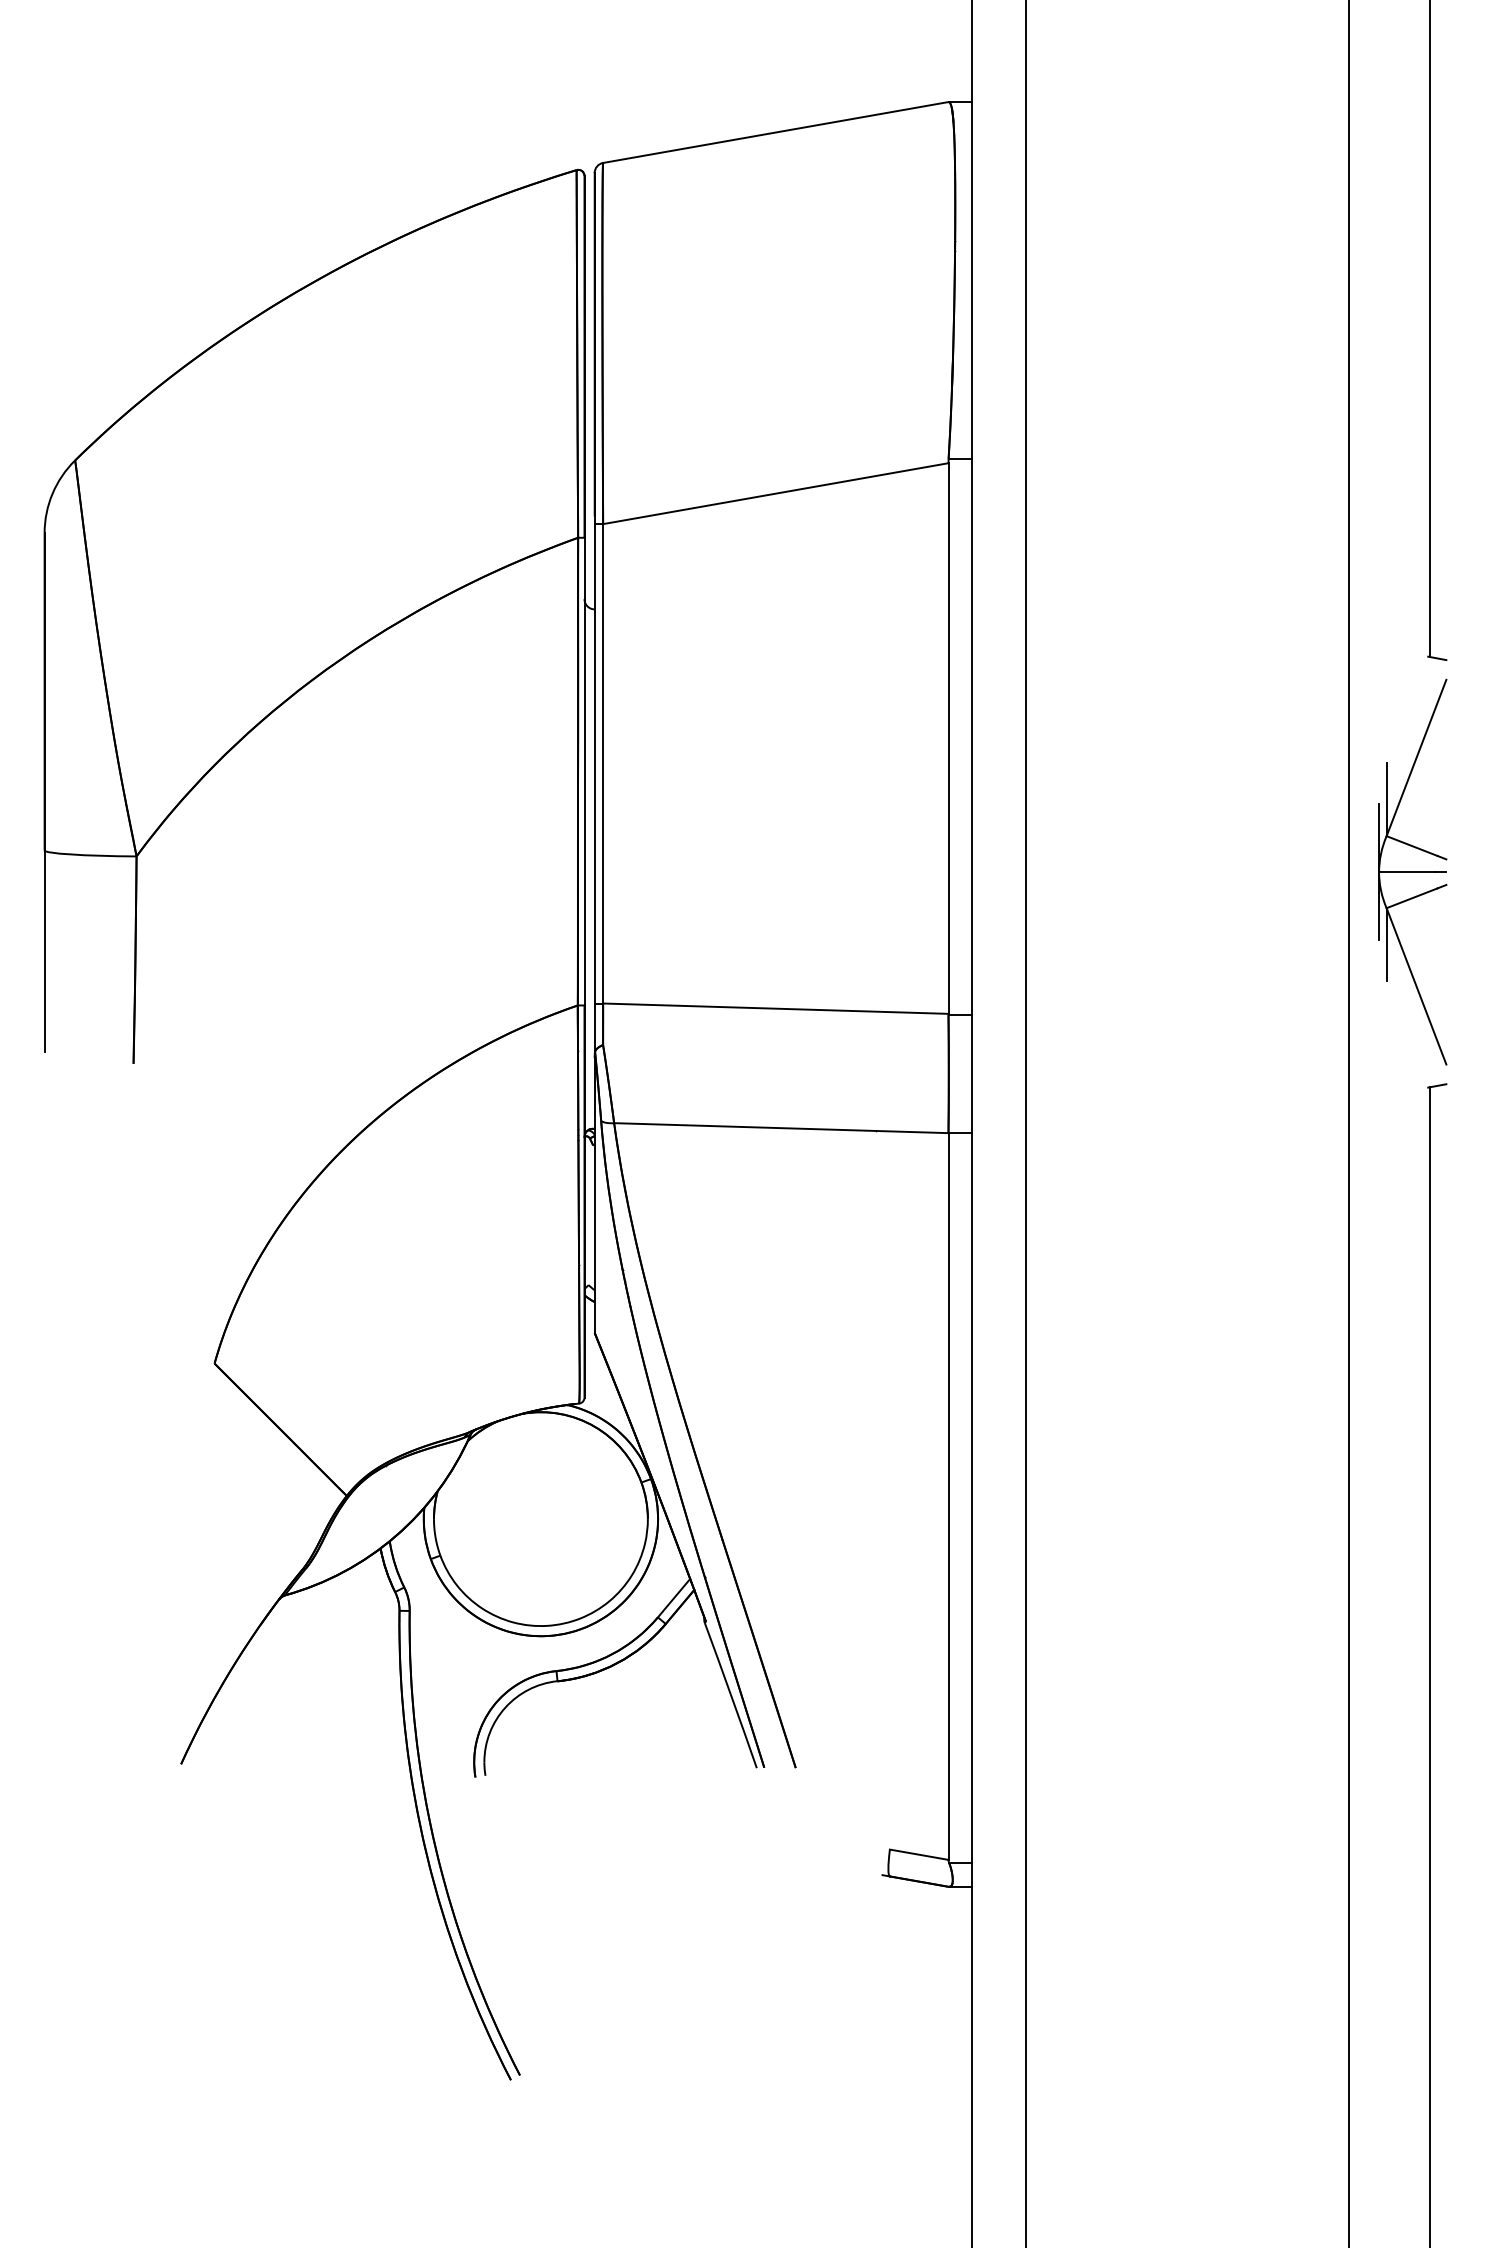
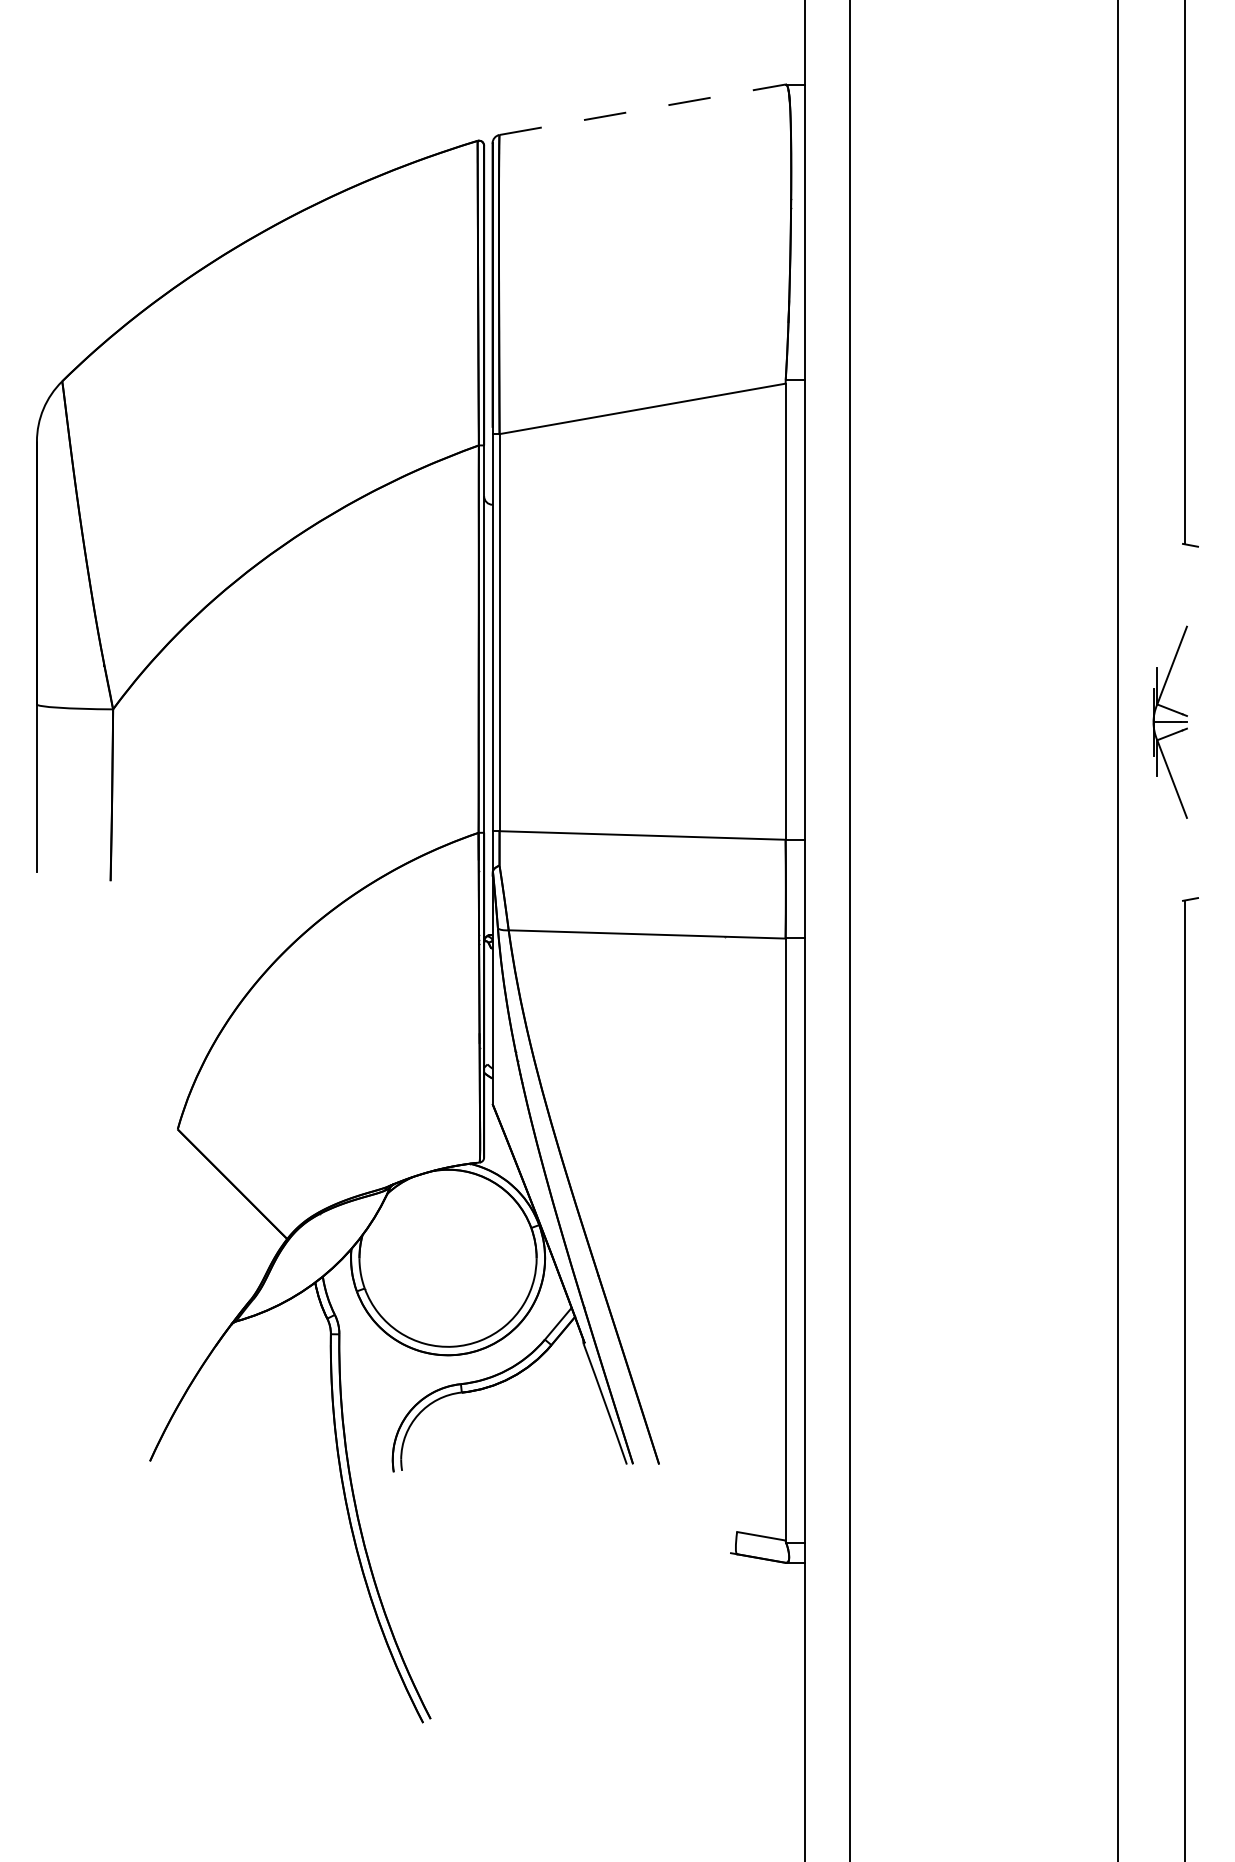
line: (776, 132) -> (643, 109), solid -> dashed
part: (1412, 871) -> (1169, 721), size x0.6

